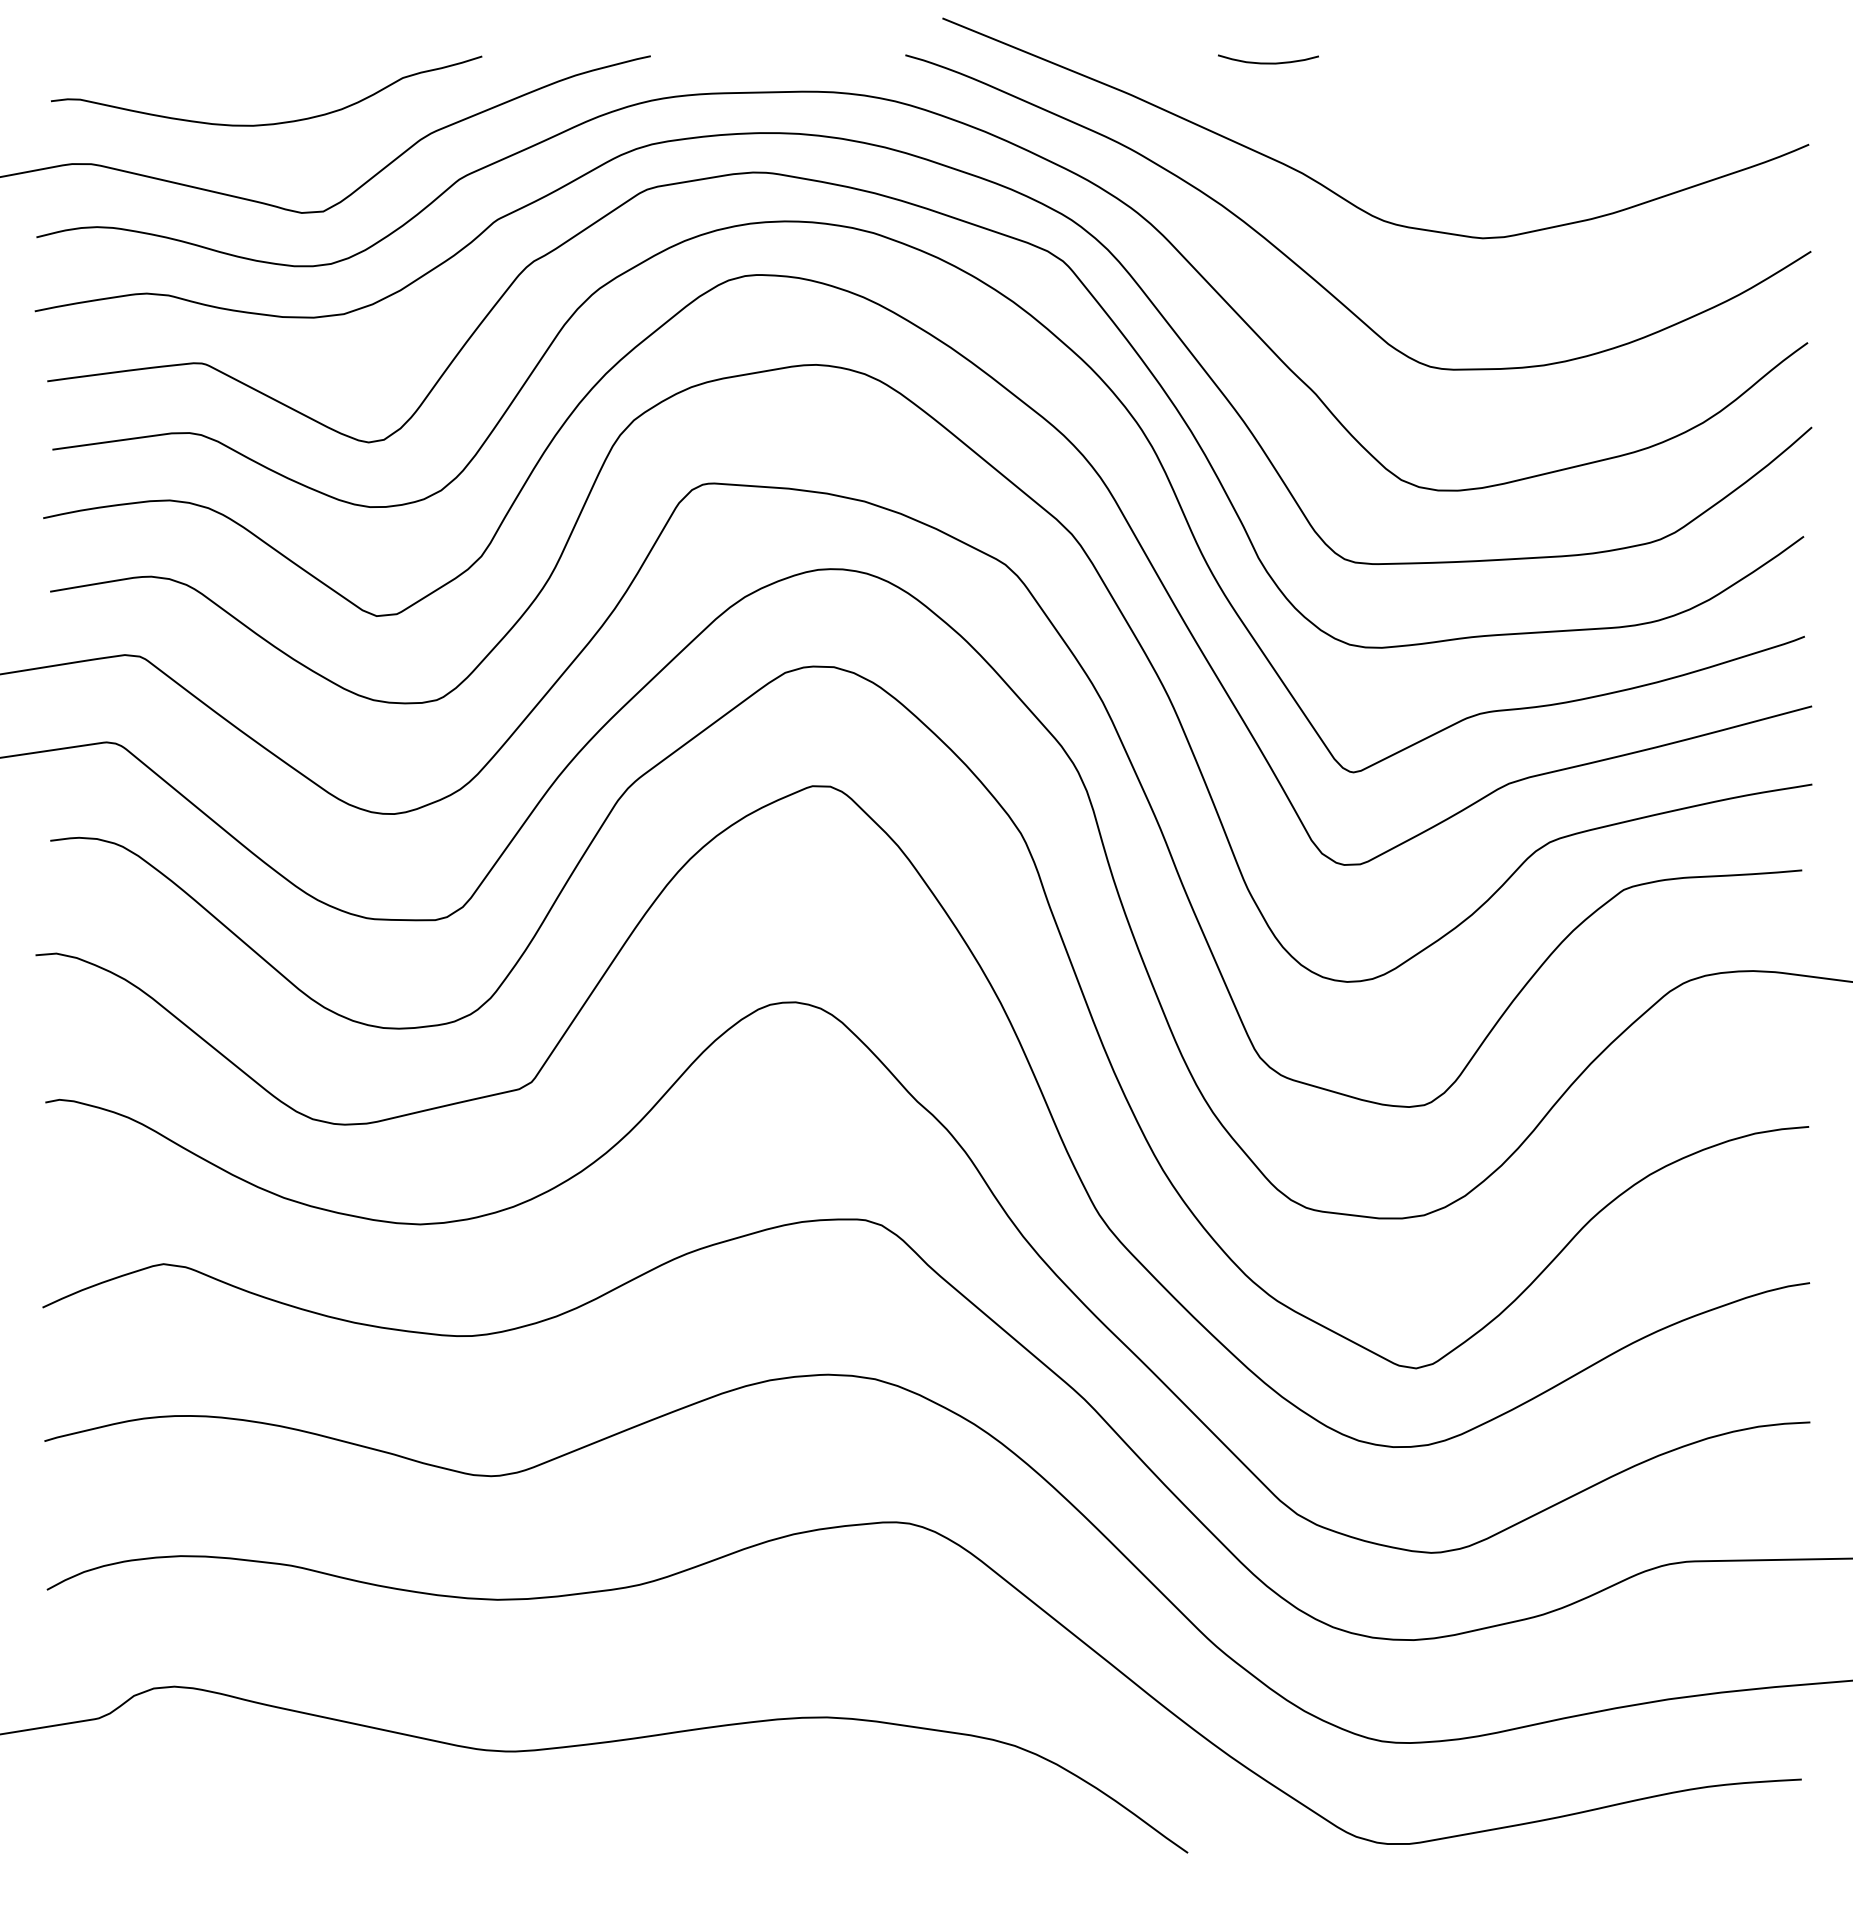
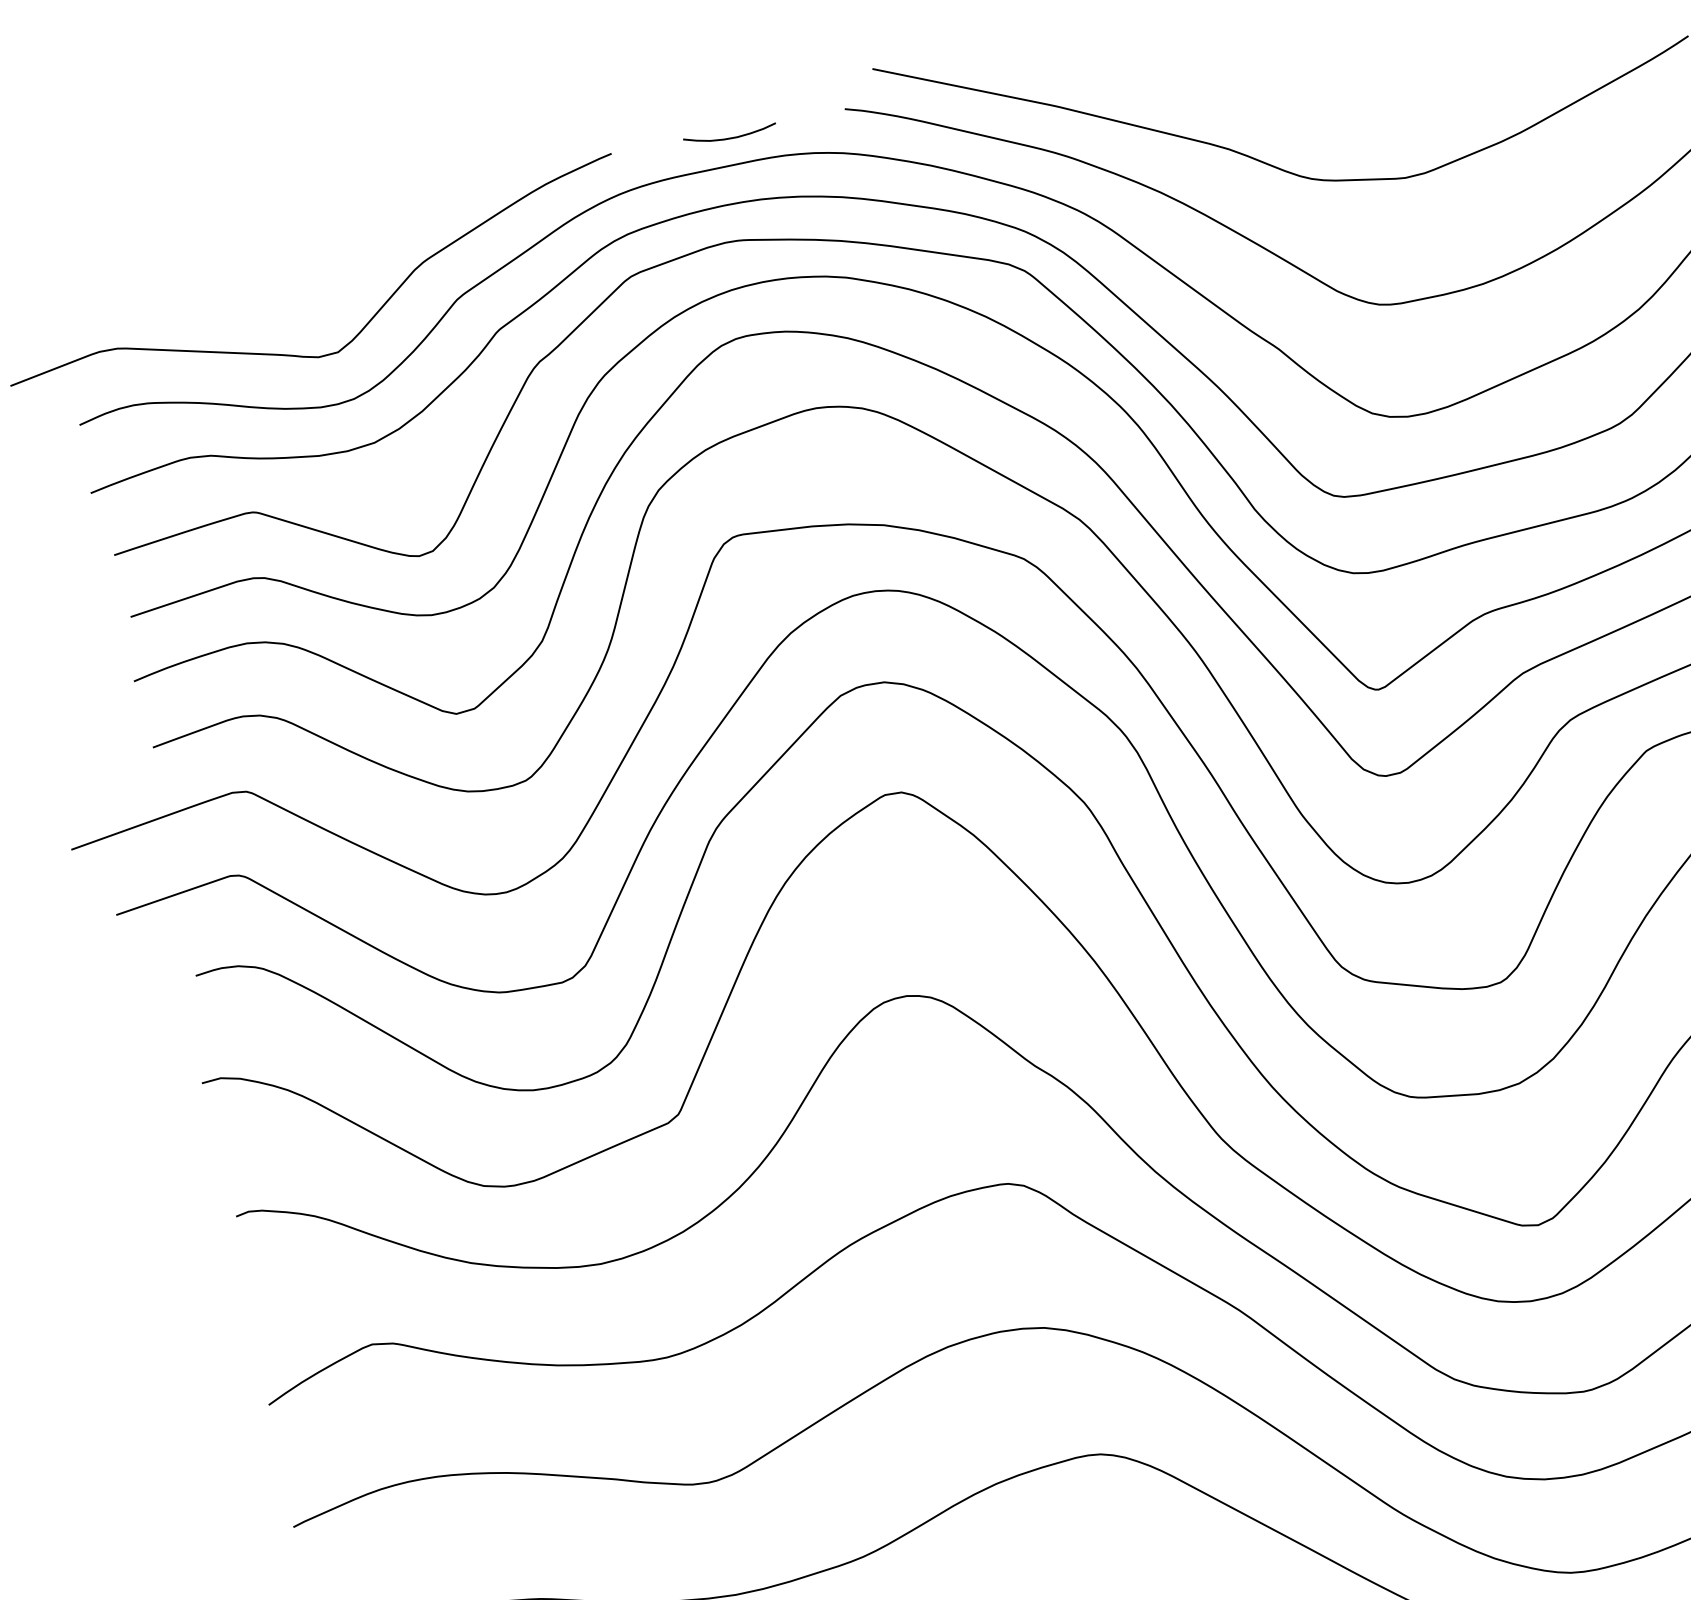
curve: (1268, 62) -> (730, 137), moved
curve: (266, 123) -> (270, 281), removed

